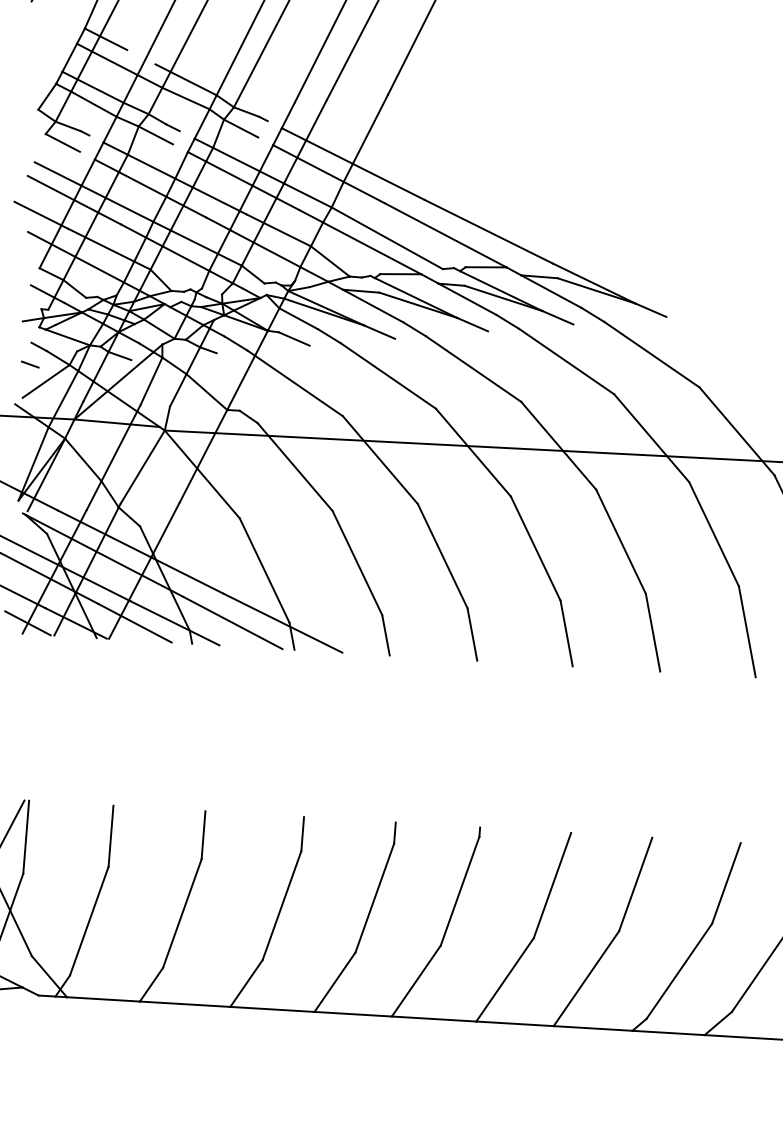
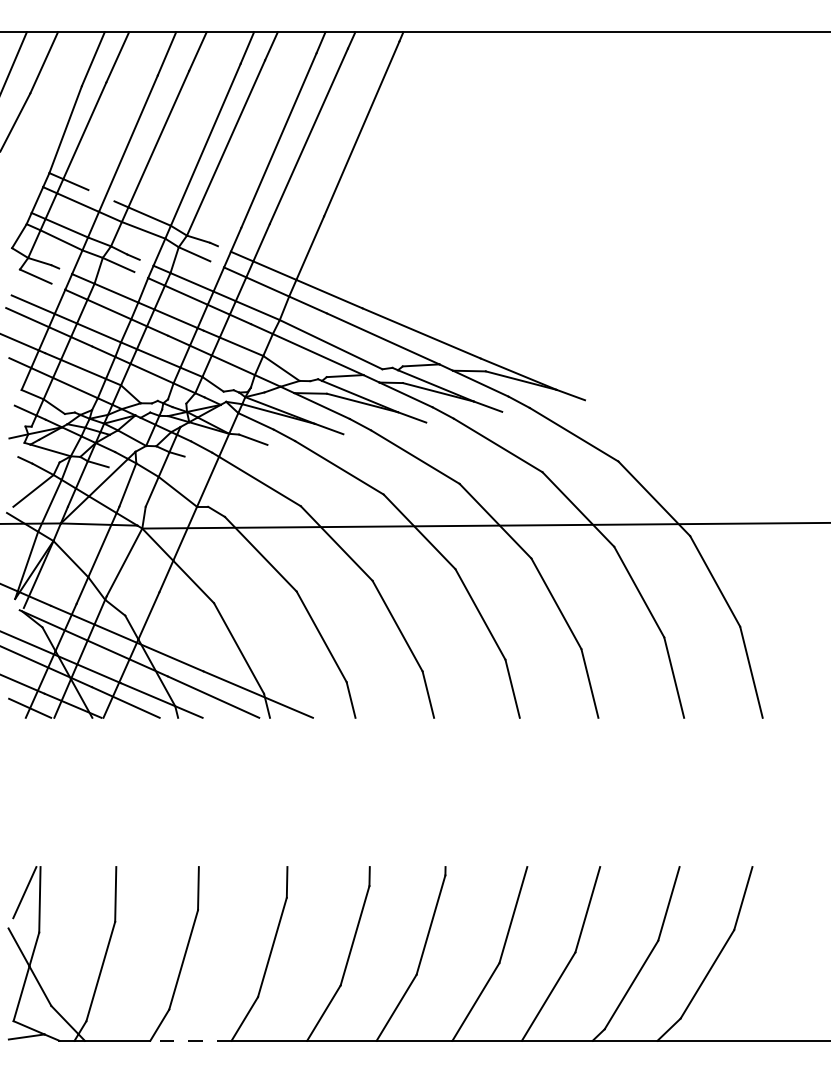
line: (29, 364) -> (17, 476), removed
line: (184, 1003) -> (190, 1040), solid -> dashed

